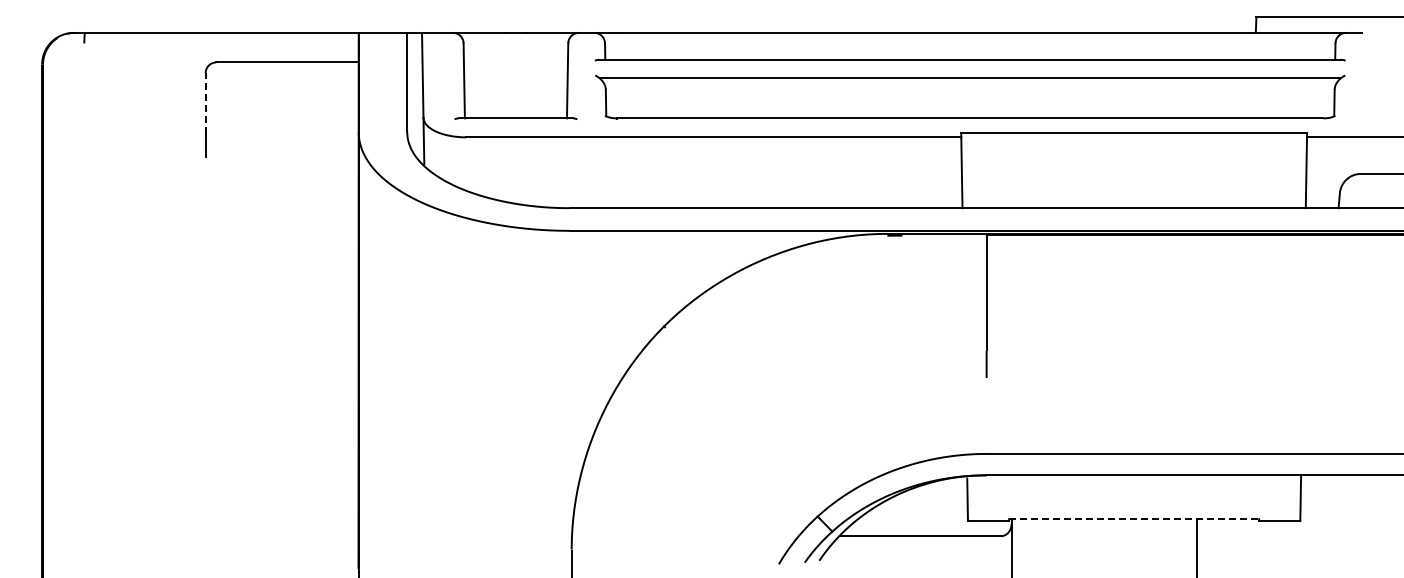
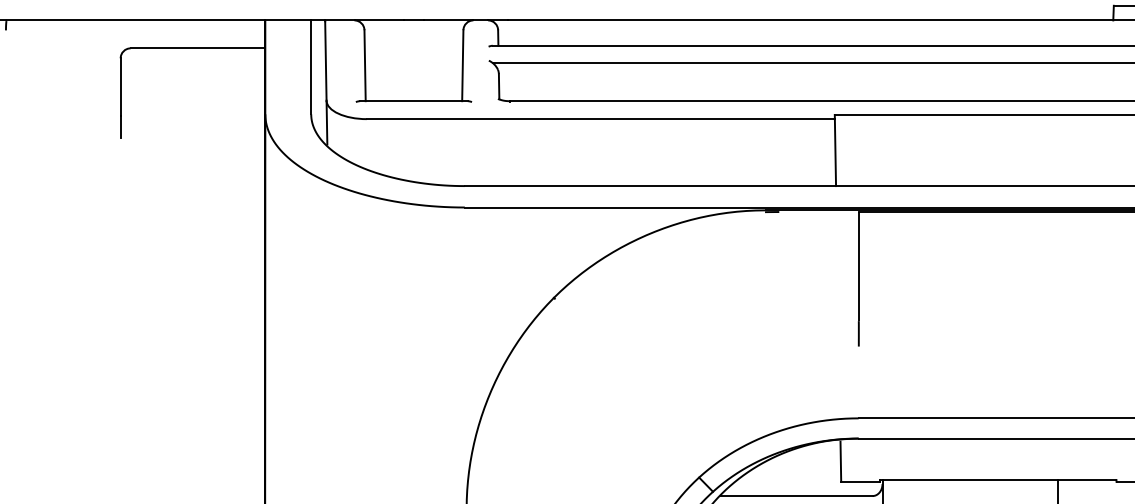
line: (205, 102) -> (120, 86), dashed -> solid
line: (1134, 519) -> (998, 480), dashed -> solid

